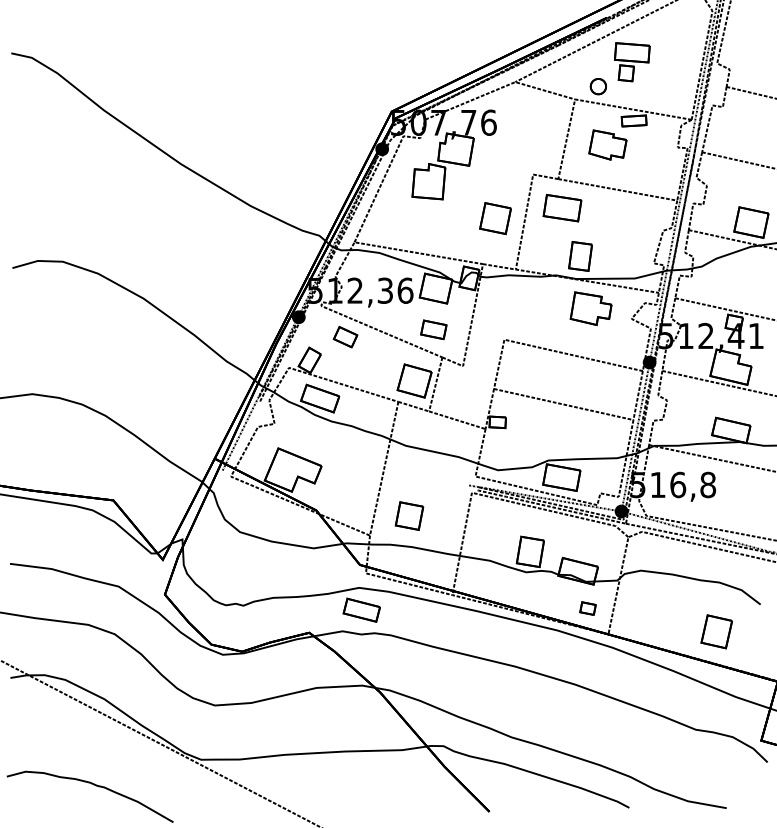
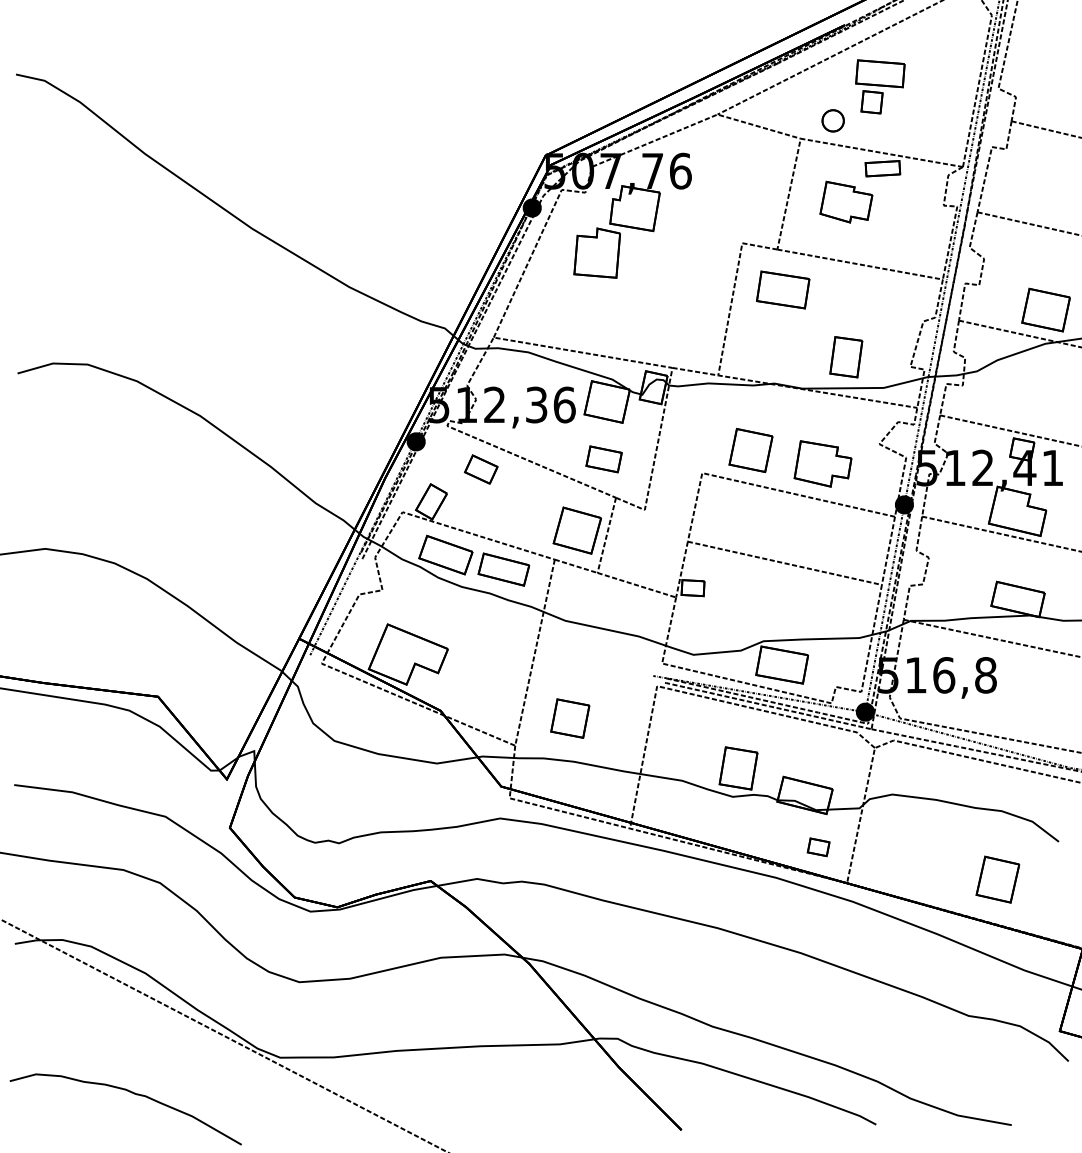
part: (495, 218) -> (750, 450), moved
part: (580, 256) -> (846, 357), moved
part: (590, 308) -> (822, 463), moved
part: (361, 610) -> (503, 569), moved

